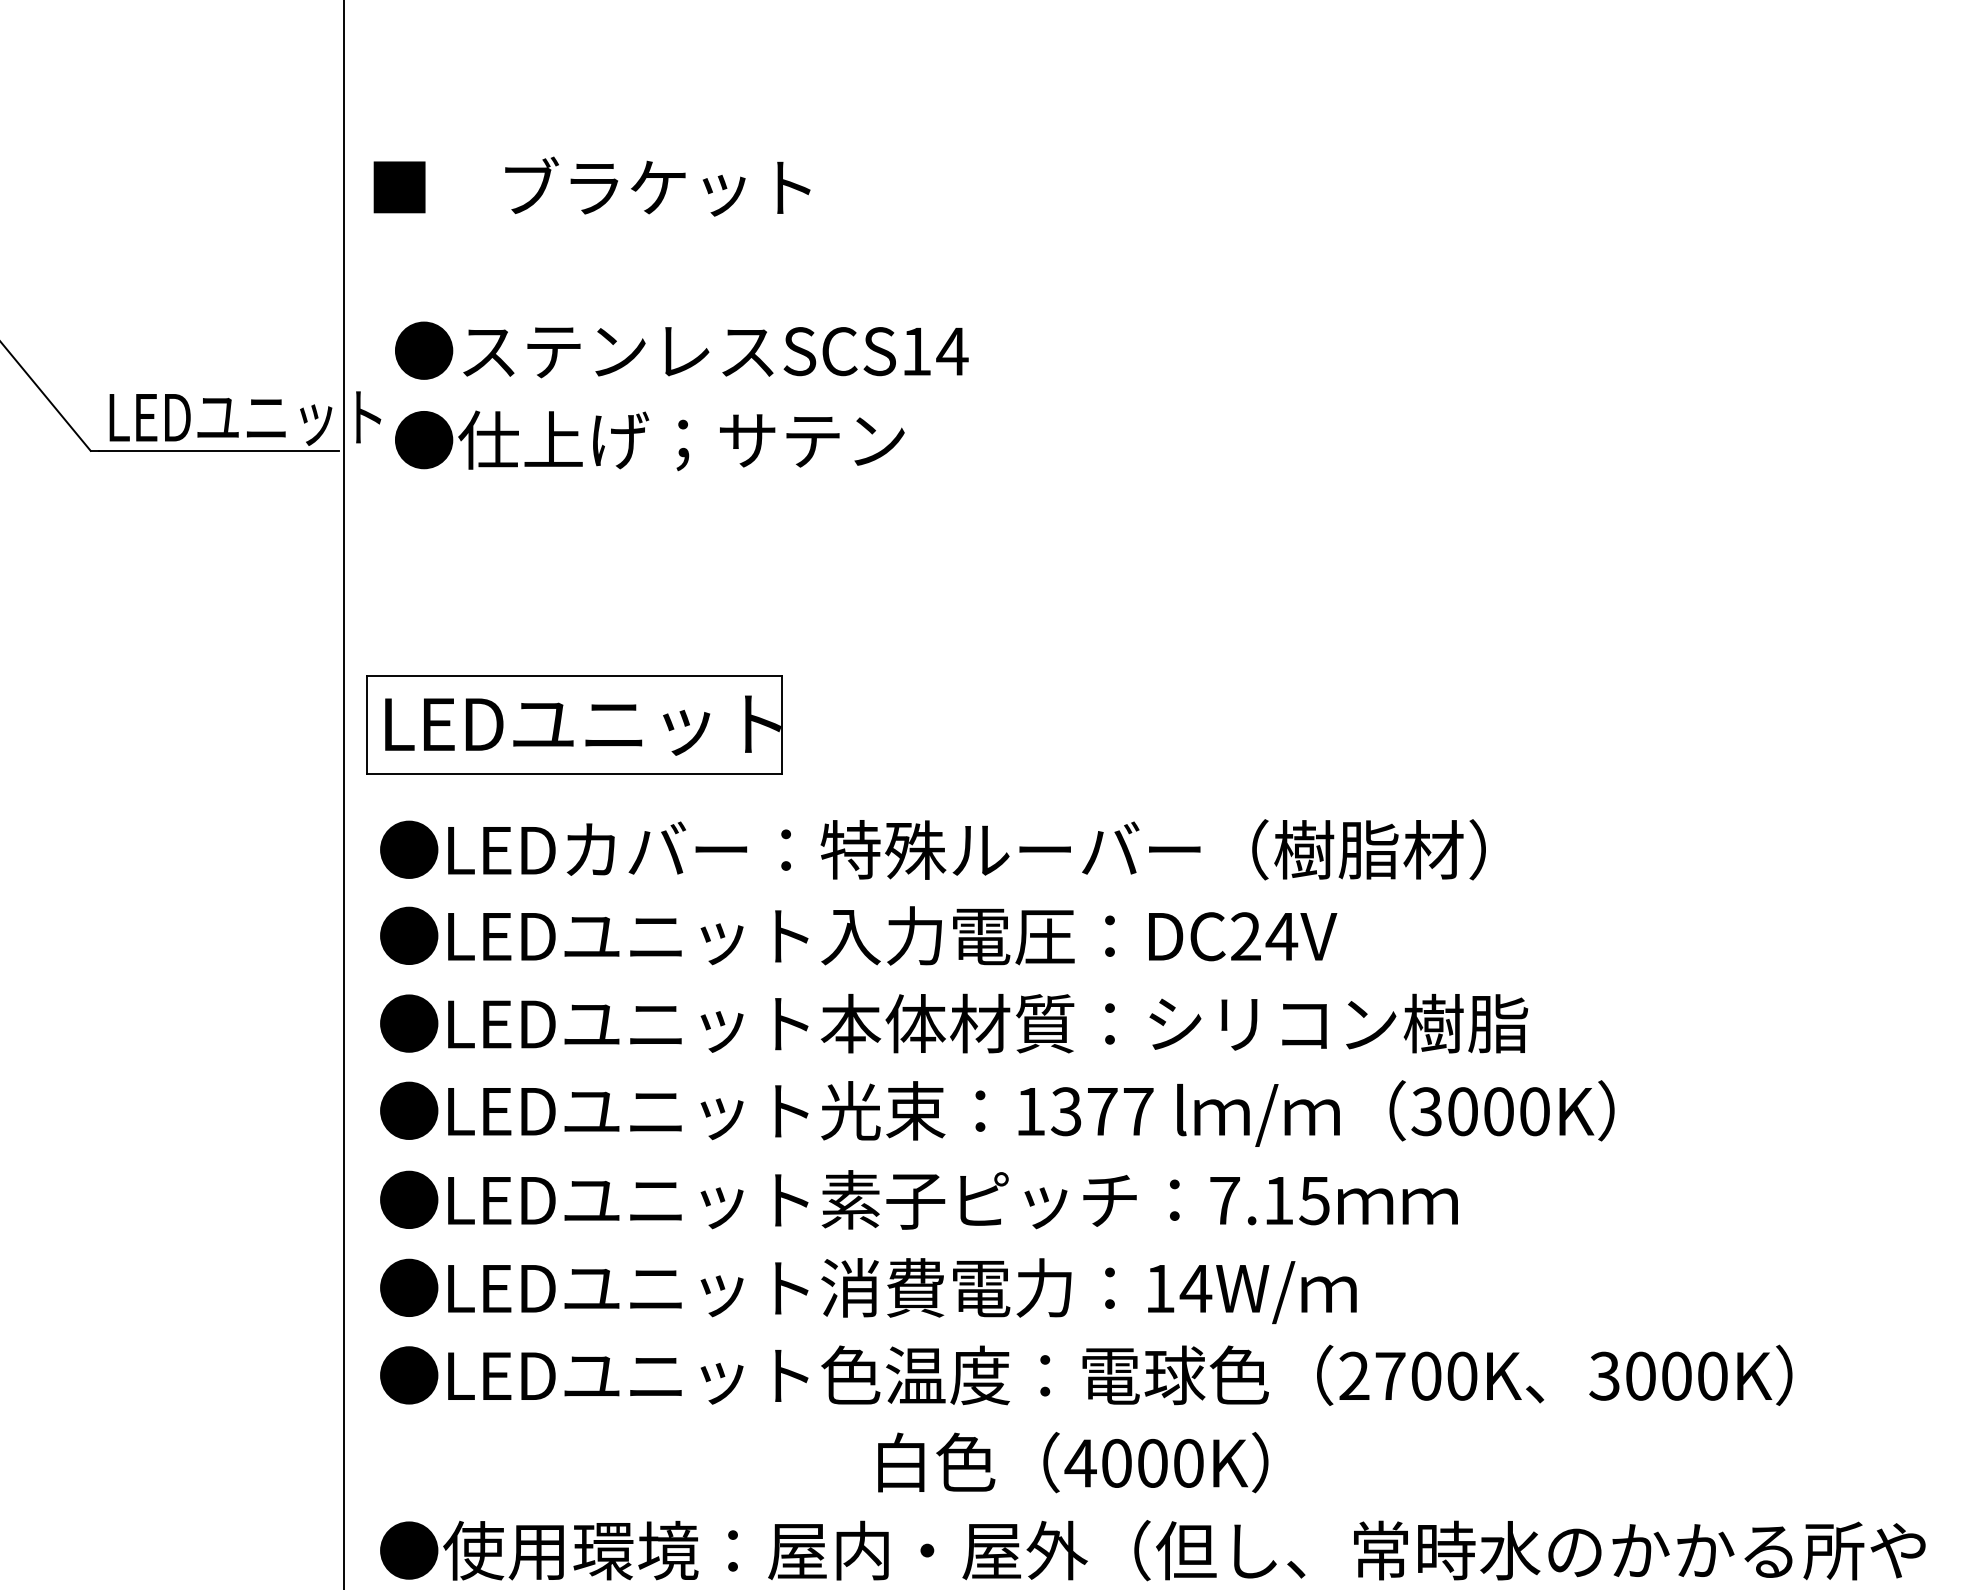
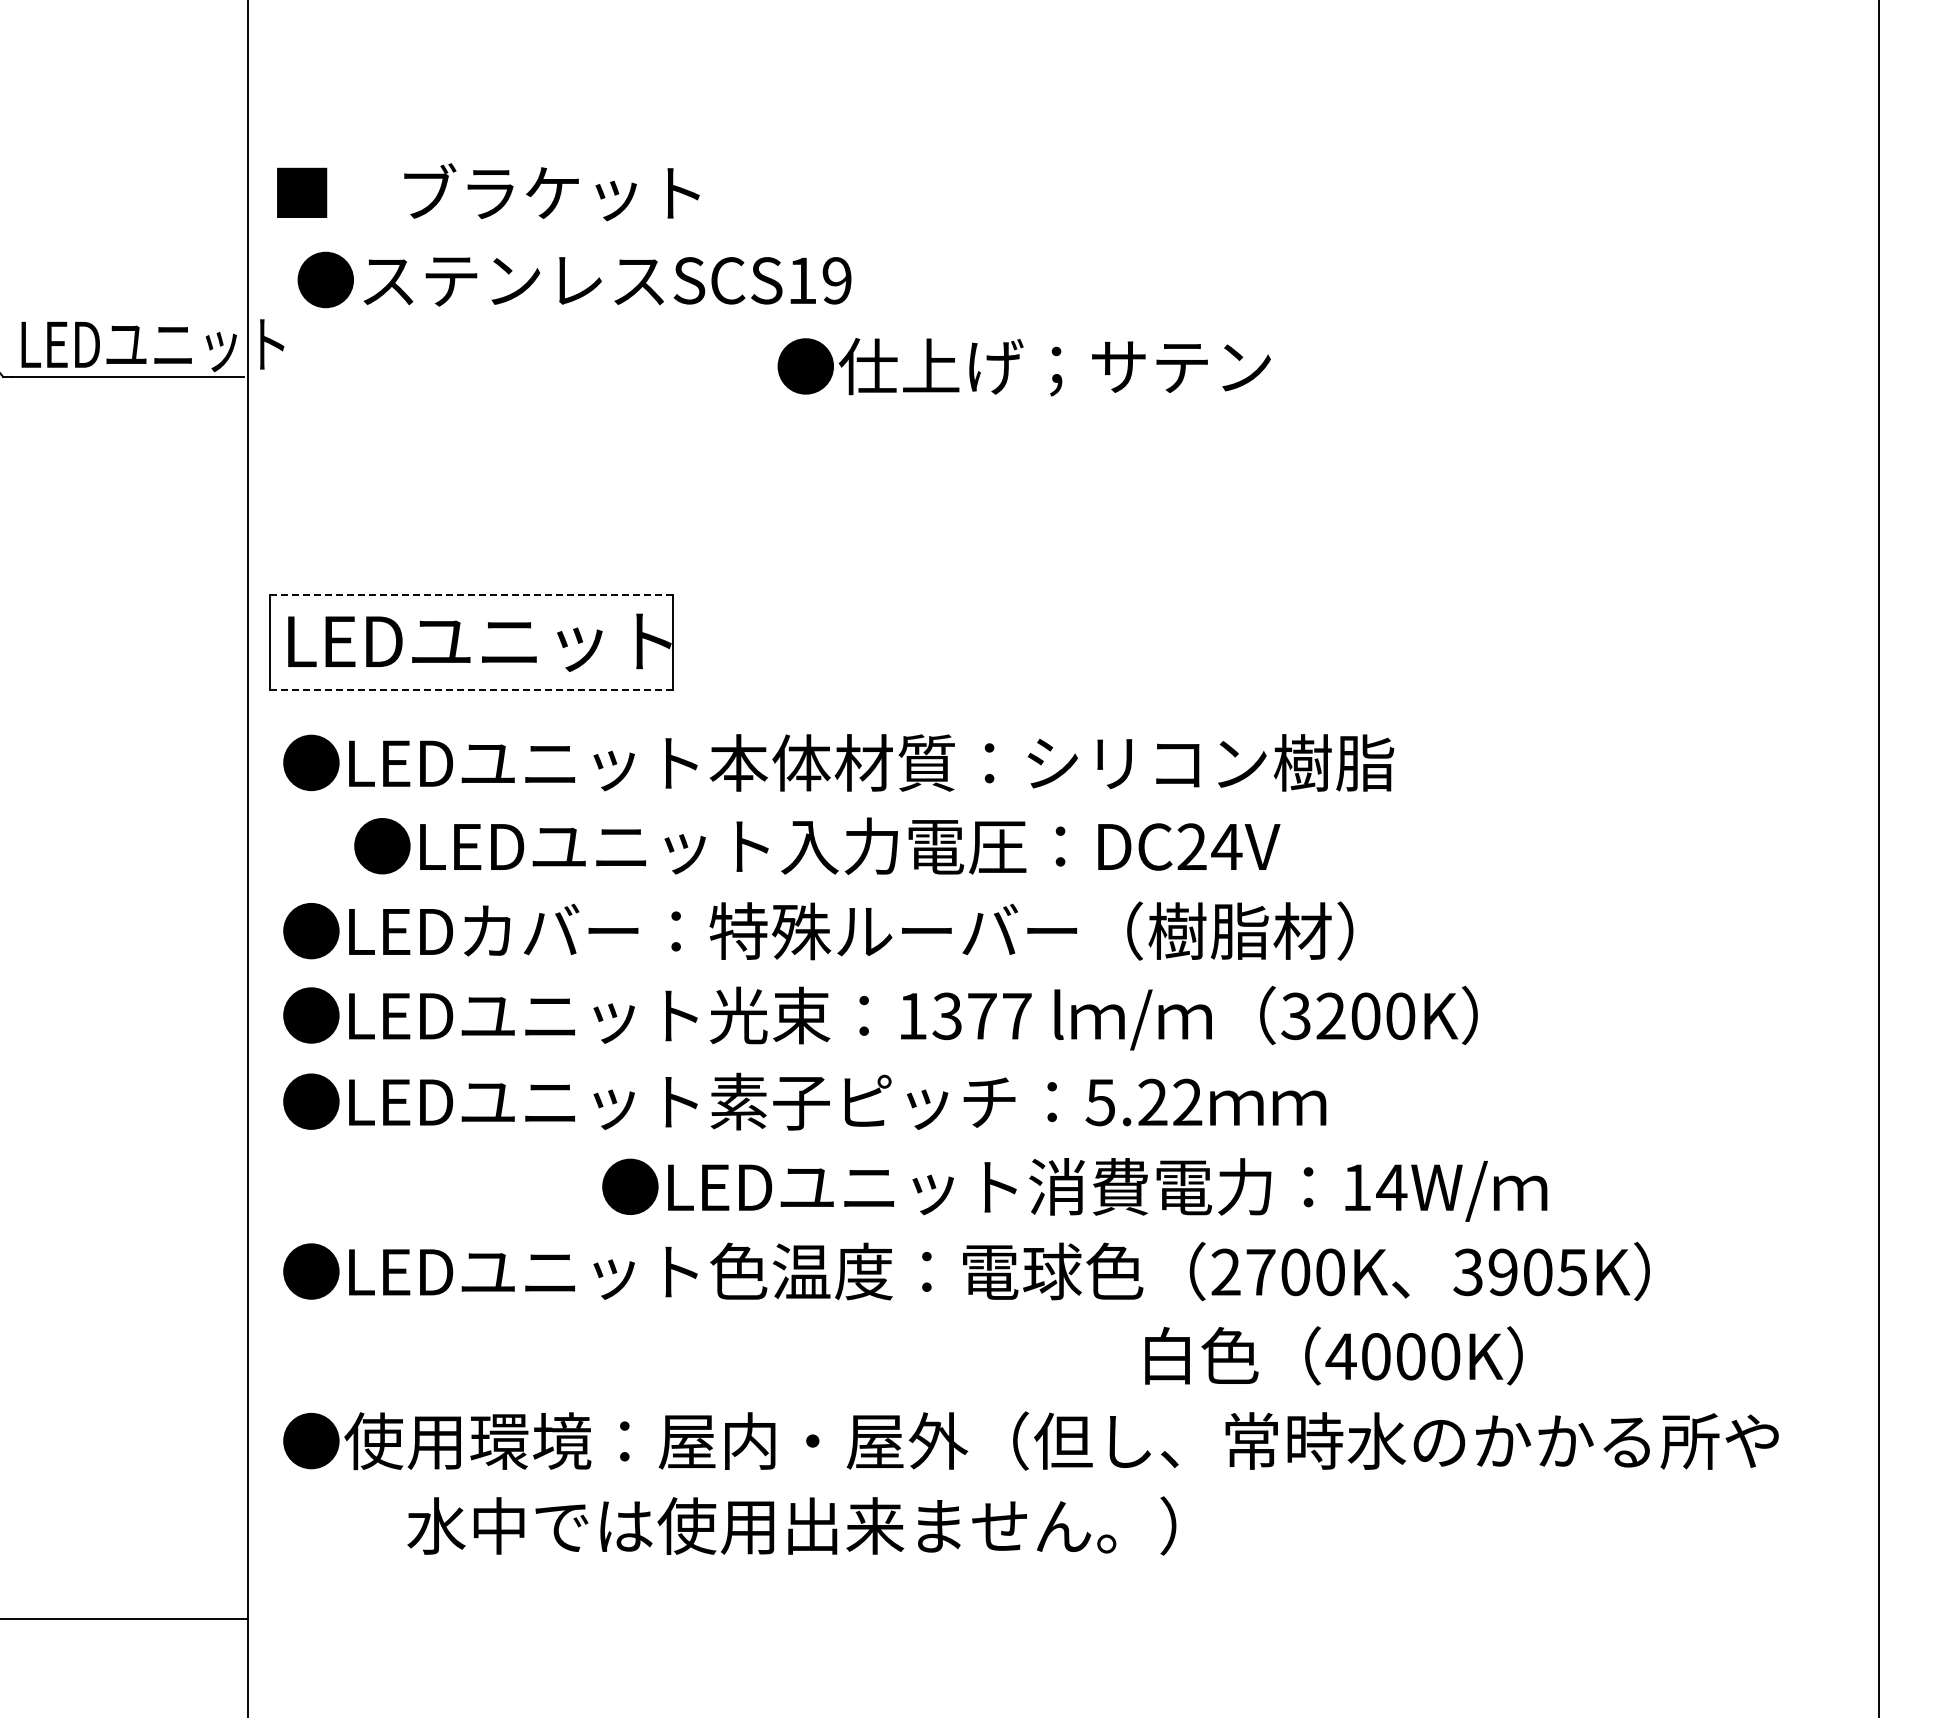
text: (592, 186) -> (488, 192), moved
text: (951, 351) -> (836, 280), SCS14 -> SCS19
text: (649, 441) -> (1023, 367), moved
line: (575, 675) -> (472, 594), solid -> dashed
line: (574, 773) -> (471, 689), solid -> dashed
text: (1045, 849) -> (927, 762), ●LEDカバー：特殊ルーバー（樹脂材） -> ●LEDユニット本体材質：シリコン樹脂
text: (858, 935) -> (817, 845), moved
text: (1045, 1022) -> (927, 930), ●LEDユニット本体材質：シリコン樹脂 -> ●LEDカバー：特殊ルーバー（樹脂材）
text: (1462, 1111) -> (1330, 1016), 3000K -> 3200K
text: (1269, 1200) -> (1143, 1102), 7.15 -> 5.22
text: (868, 1290) -> (1074, 1189), moved
text: (1676, 1376) -> (1537, 1272), 3000K -> 3905K
text: (1072, 1462) -> (1333, 1355), moved

